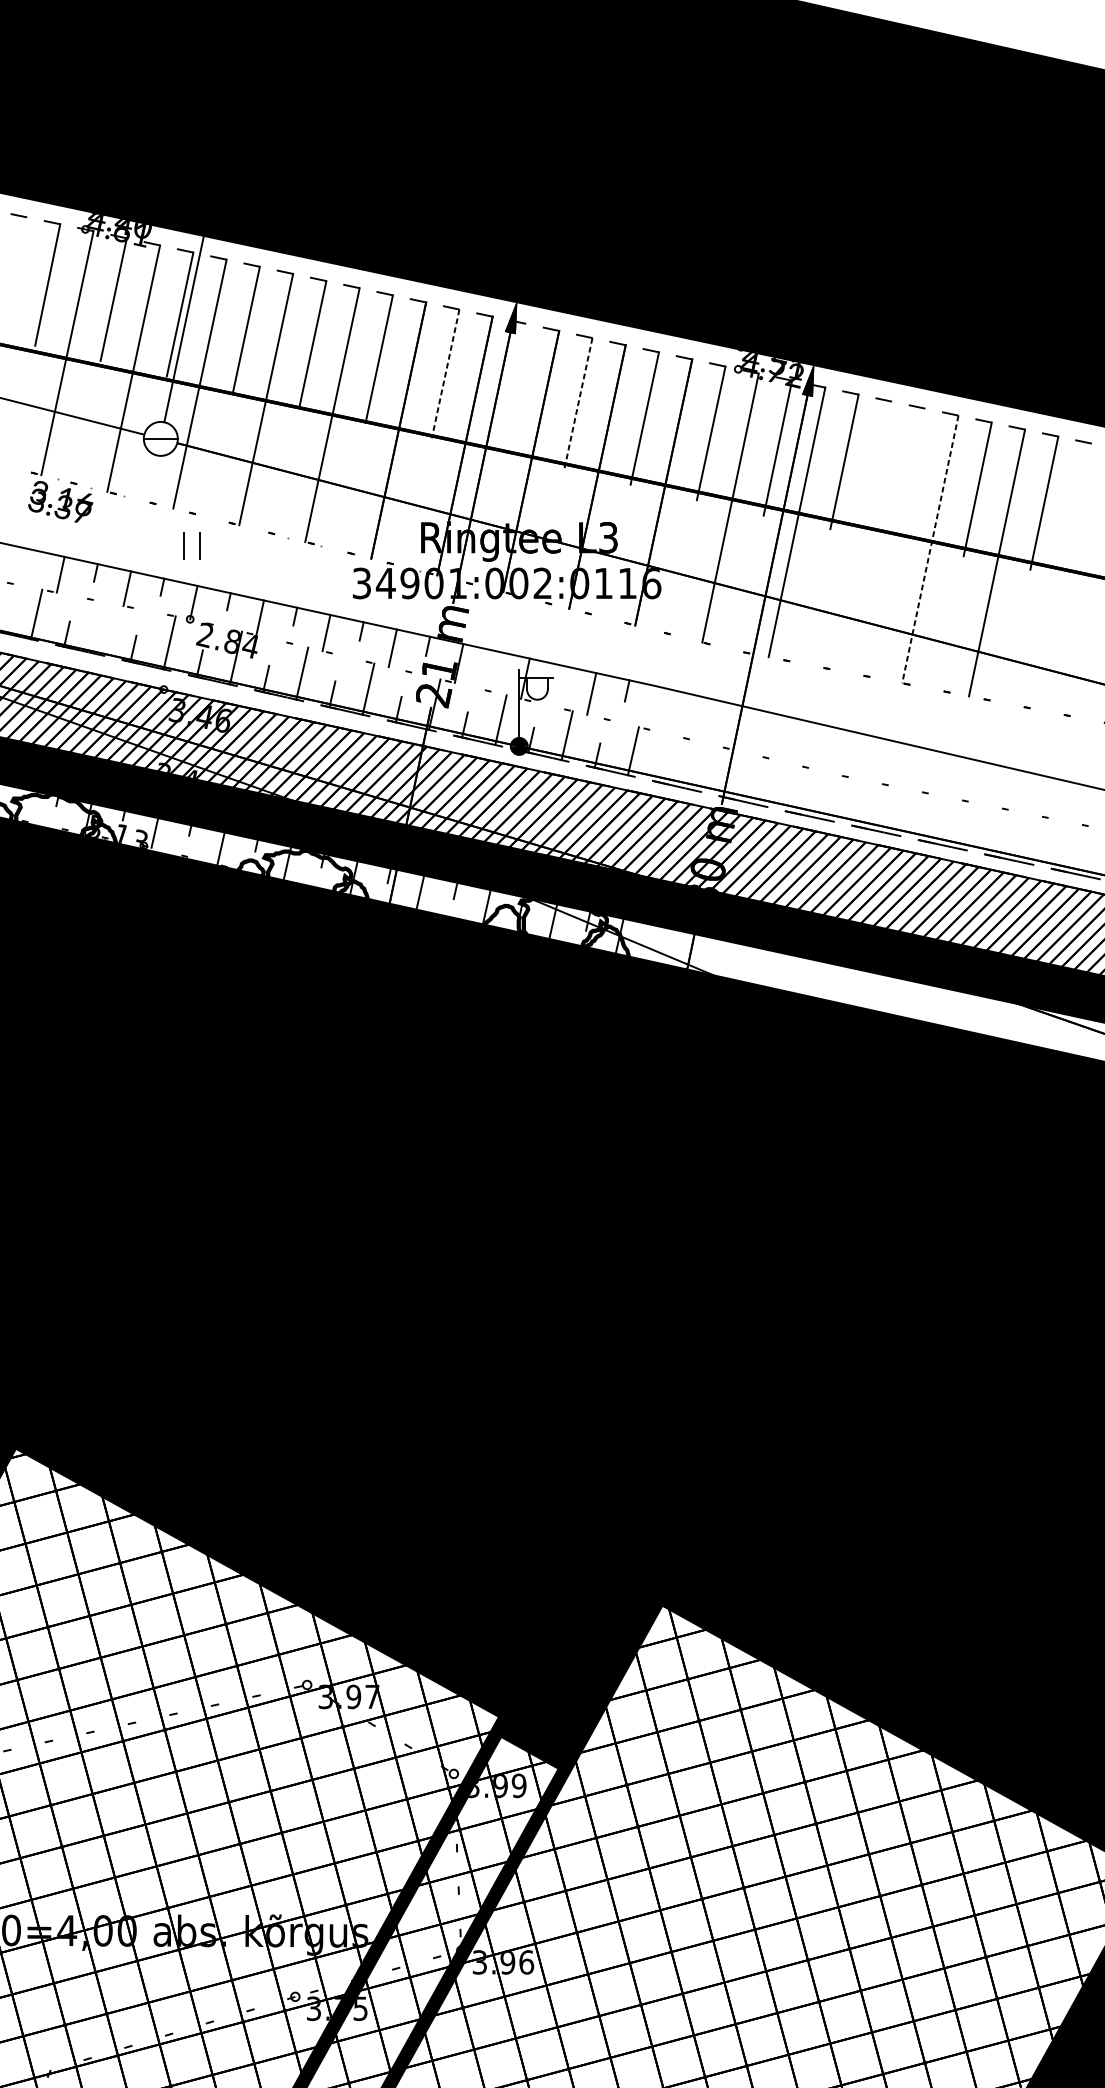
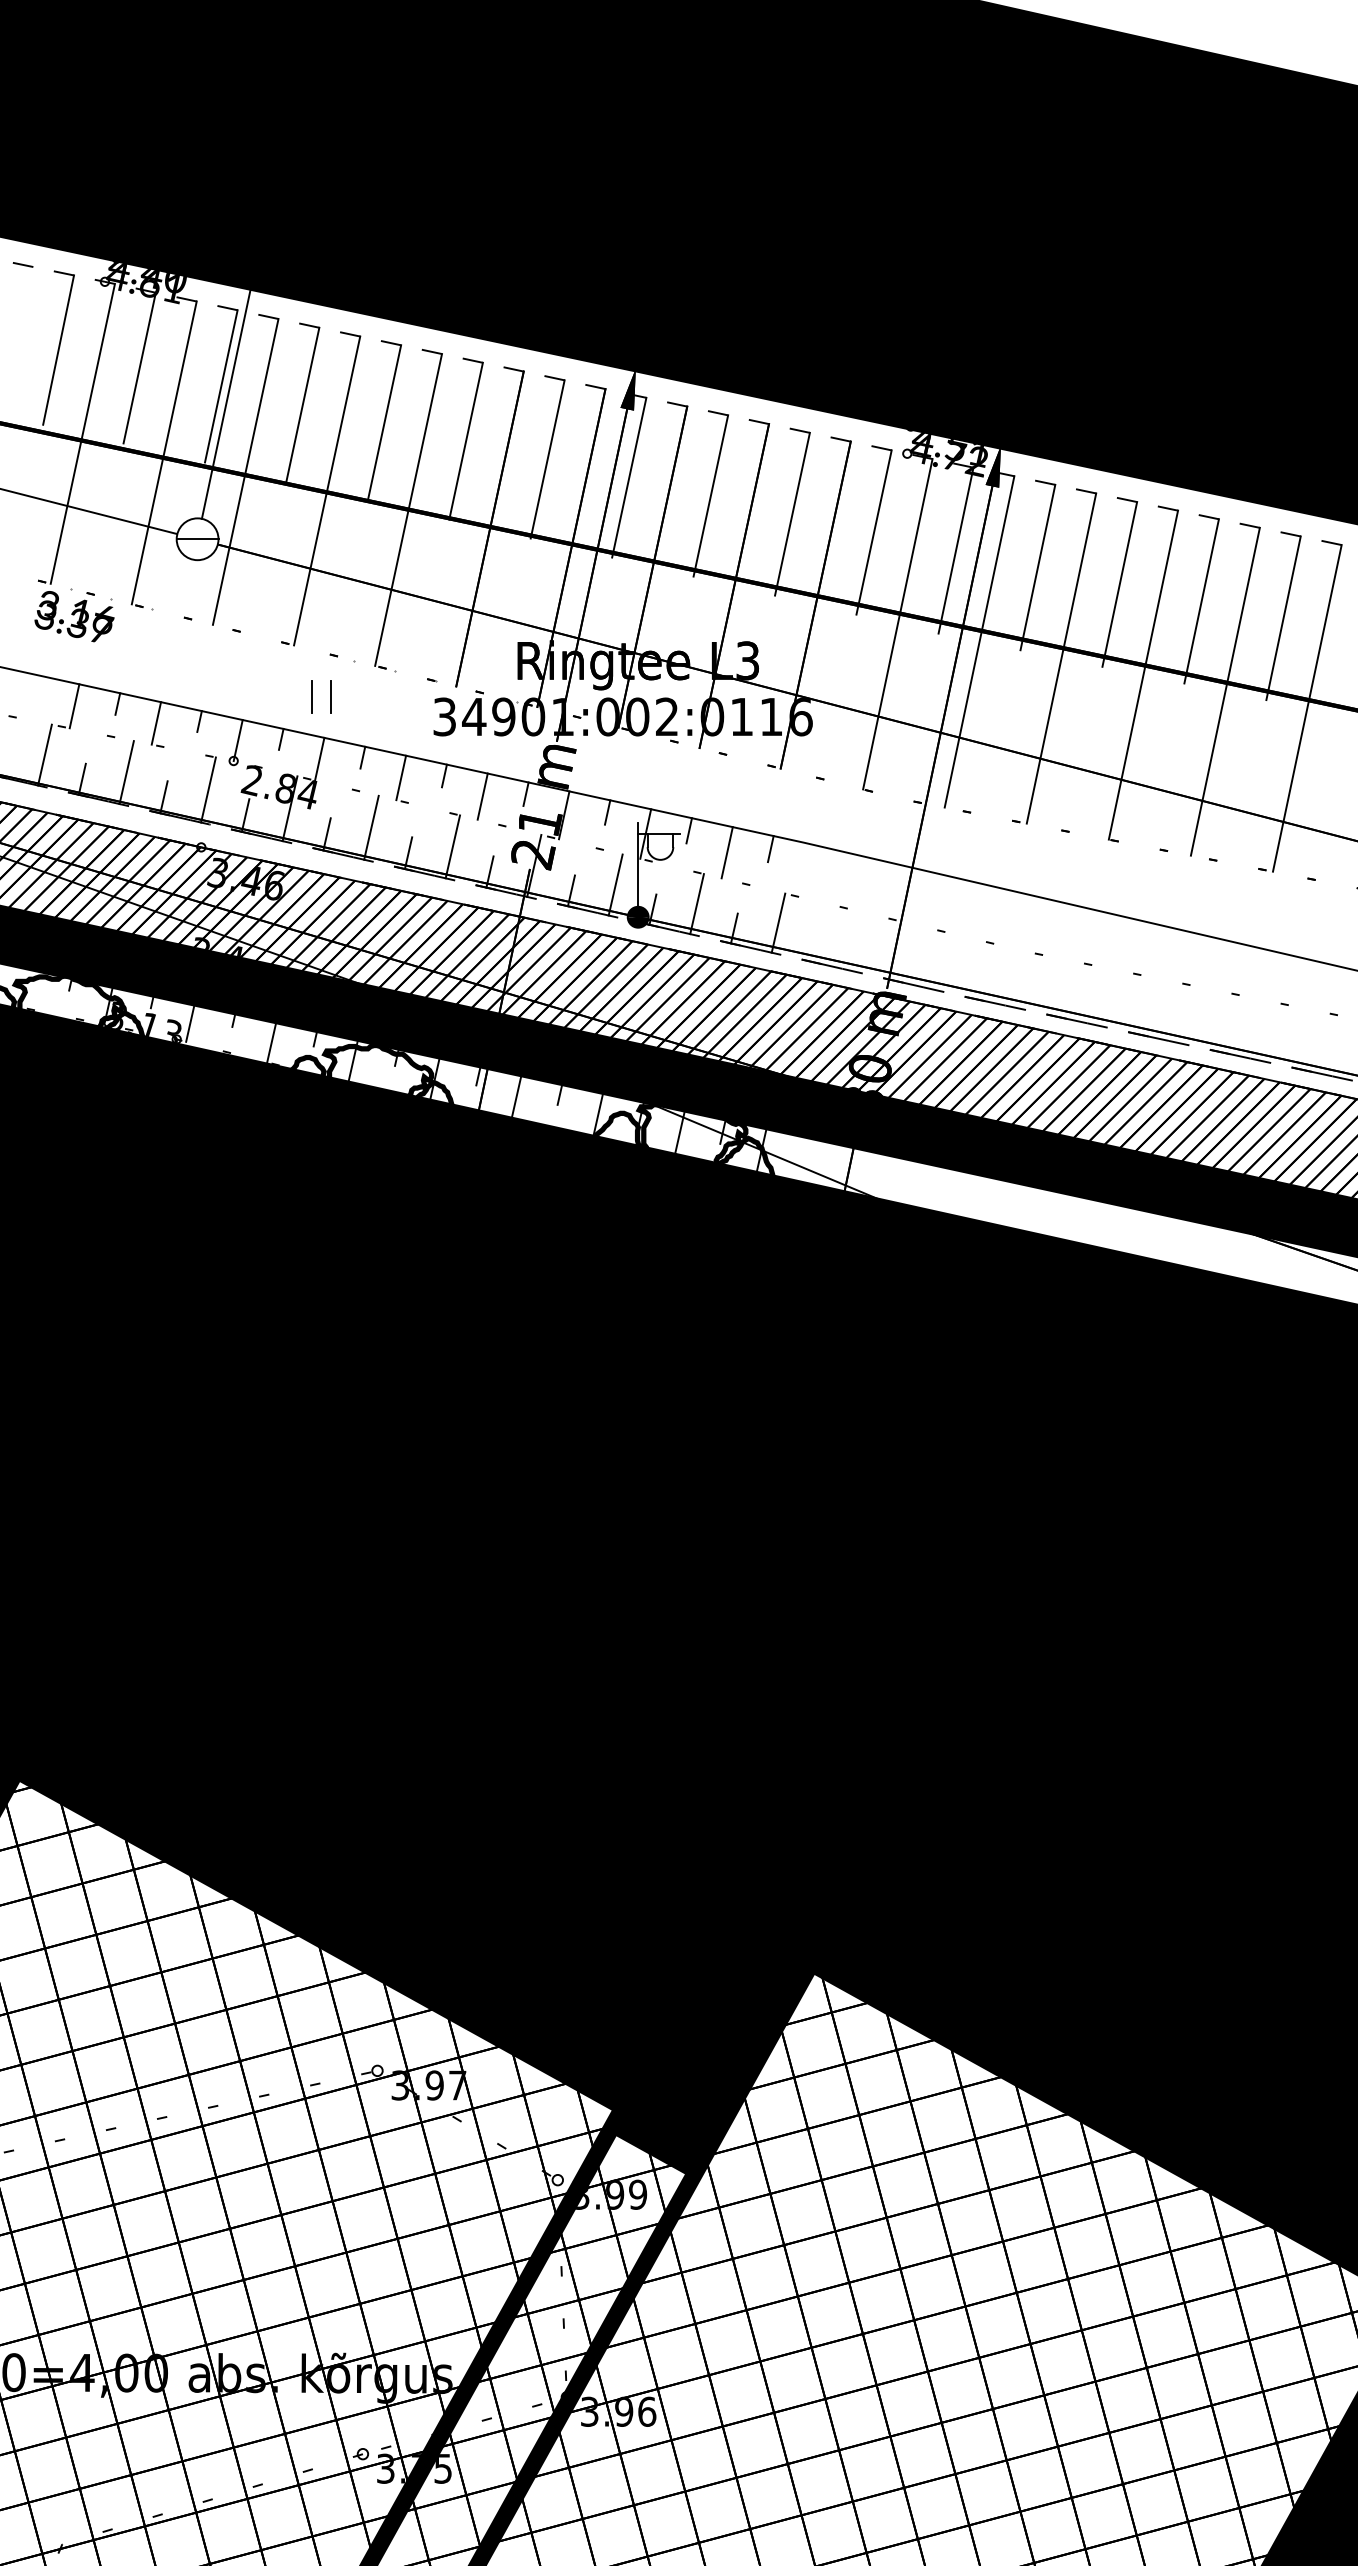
line: (445, 374) -> (547, 459), dashed -> solid
line: (512, 388) -> (629, 477), added
line: (578, 404) -> (710, 496), dashed -> solid
line: (910, 475) -> (1119, 584), added
line: (863, 535) -> (1061, 658), added
part: (184, 545) -> (312, 696), moved
line: (930, 549) -> (1143, 675), dashed -> solid
line: (1063, 576) -> (1306, 708), added
line: (102, 628) -> (126, 772), added
line: (494, 661) -> (607, 812), added
line: (560, 675) -> (688, 830), added

